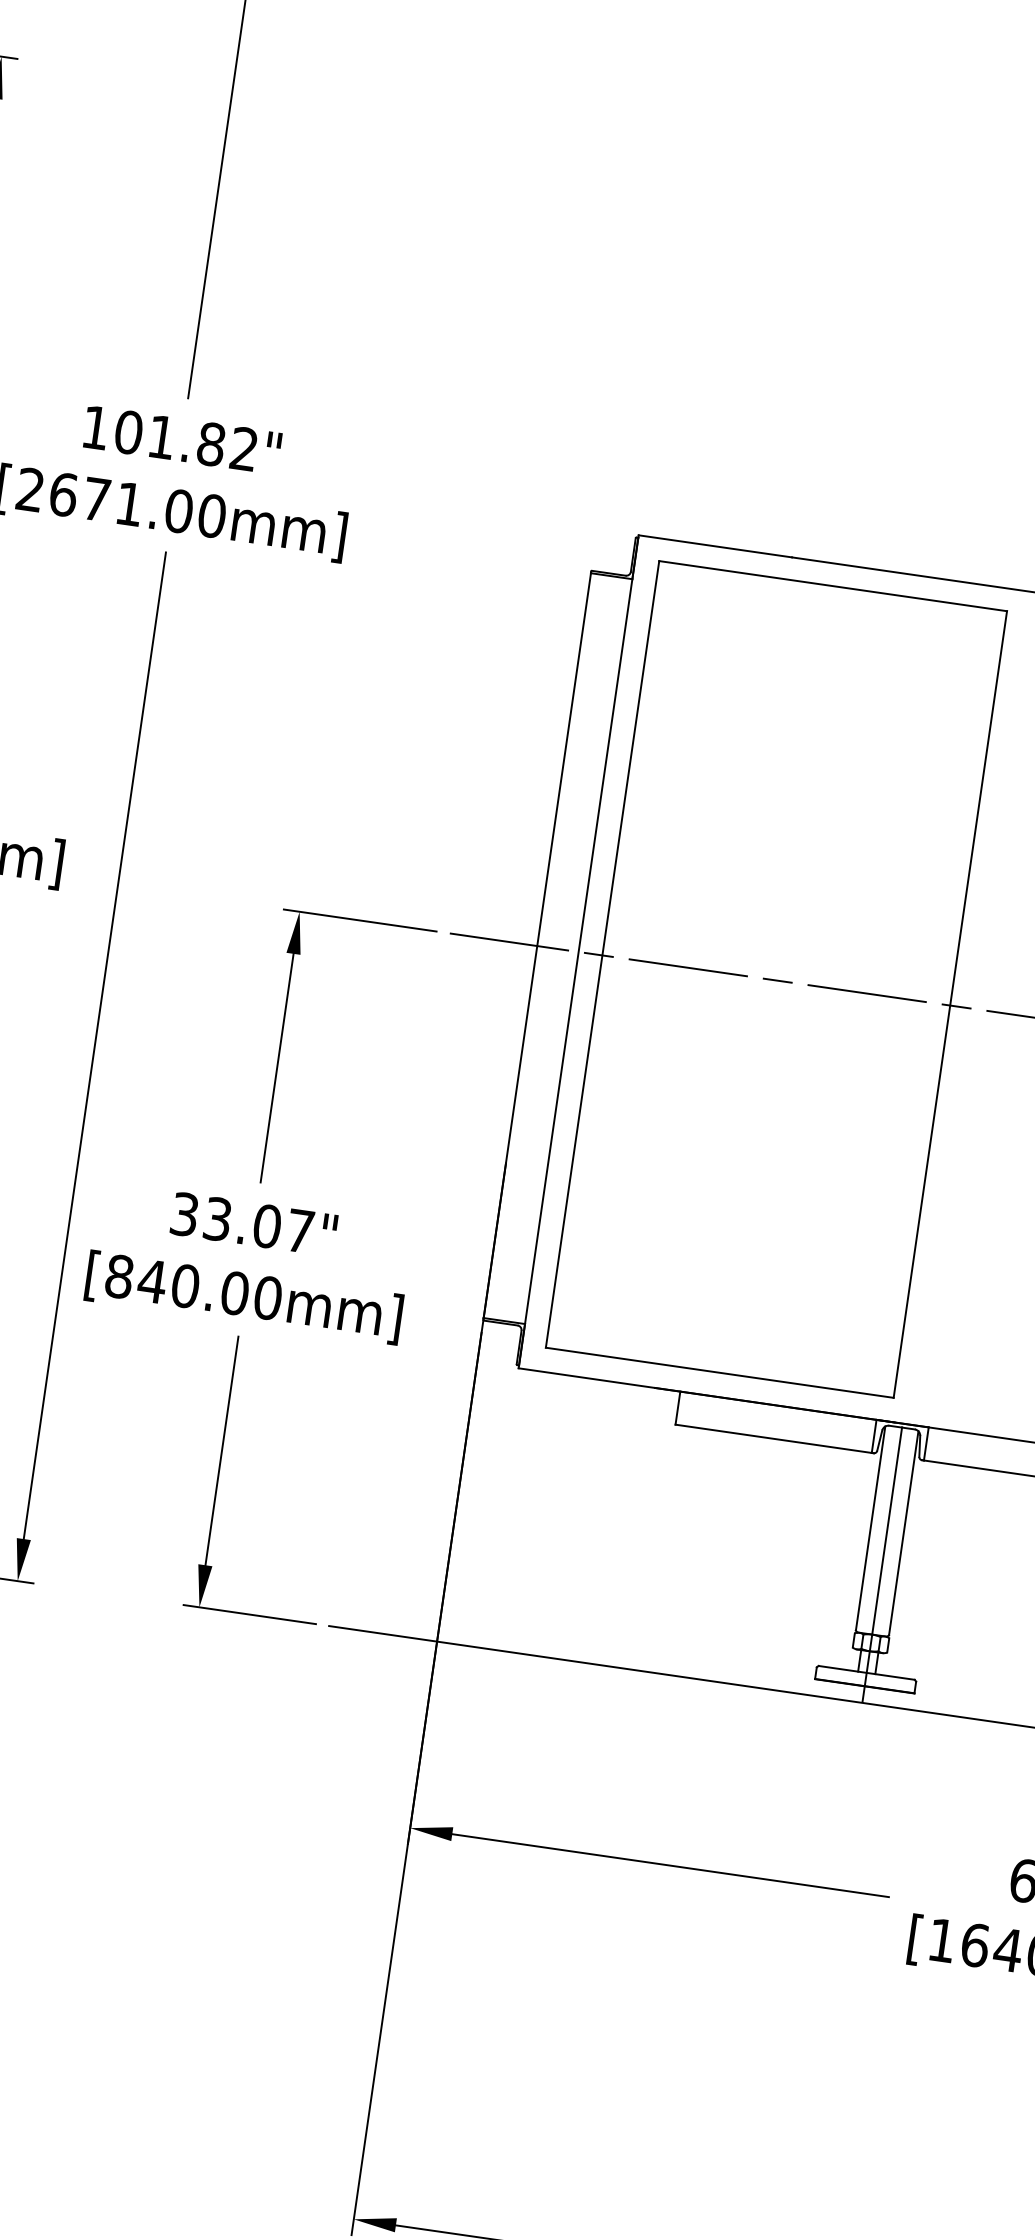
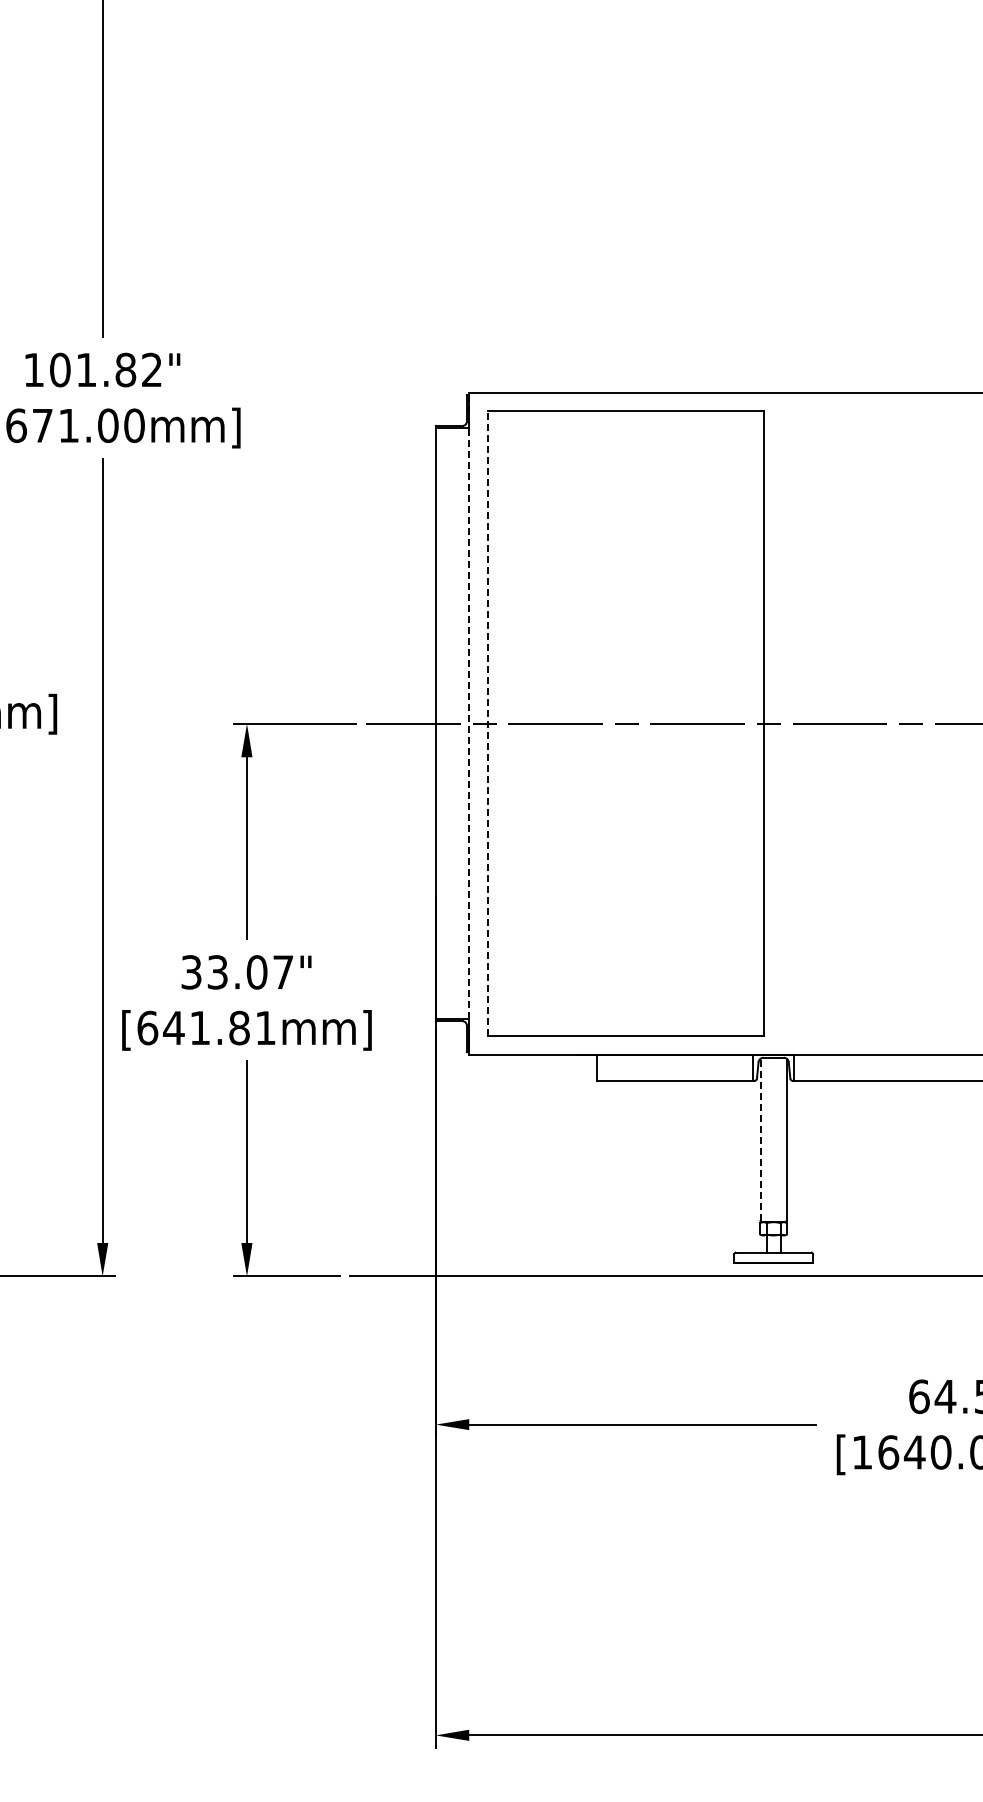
line: (581, 928) -> (468, 705), solid -> dashed
line: (602, 953) -> (487, 722), solid -> dashed
text: (193, 1286) -> (206, 1027), [840.00mm] -> [641.81mm]
line: (870, 1528) -> (760, 1139), solid -> dashed
line: (882, 1564) -> (773, 1166), removed

